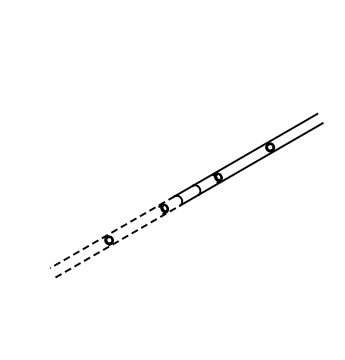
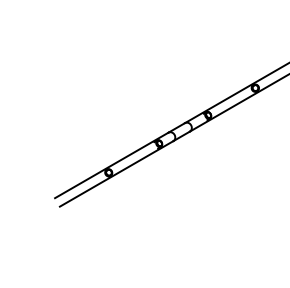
line: (112, 232) -> (111, 165), dashed -> solid
line: (117, 241) -> (116, 173), dashed -> solid

